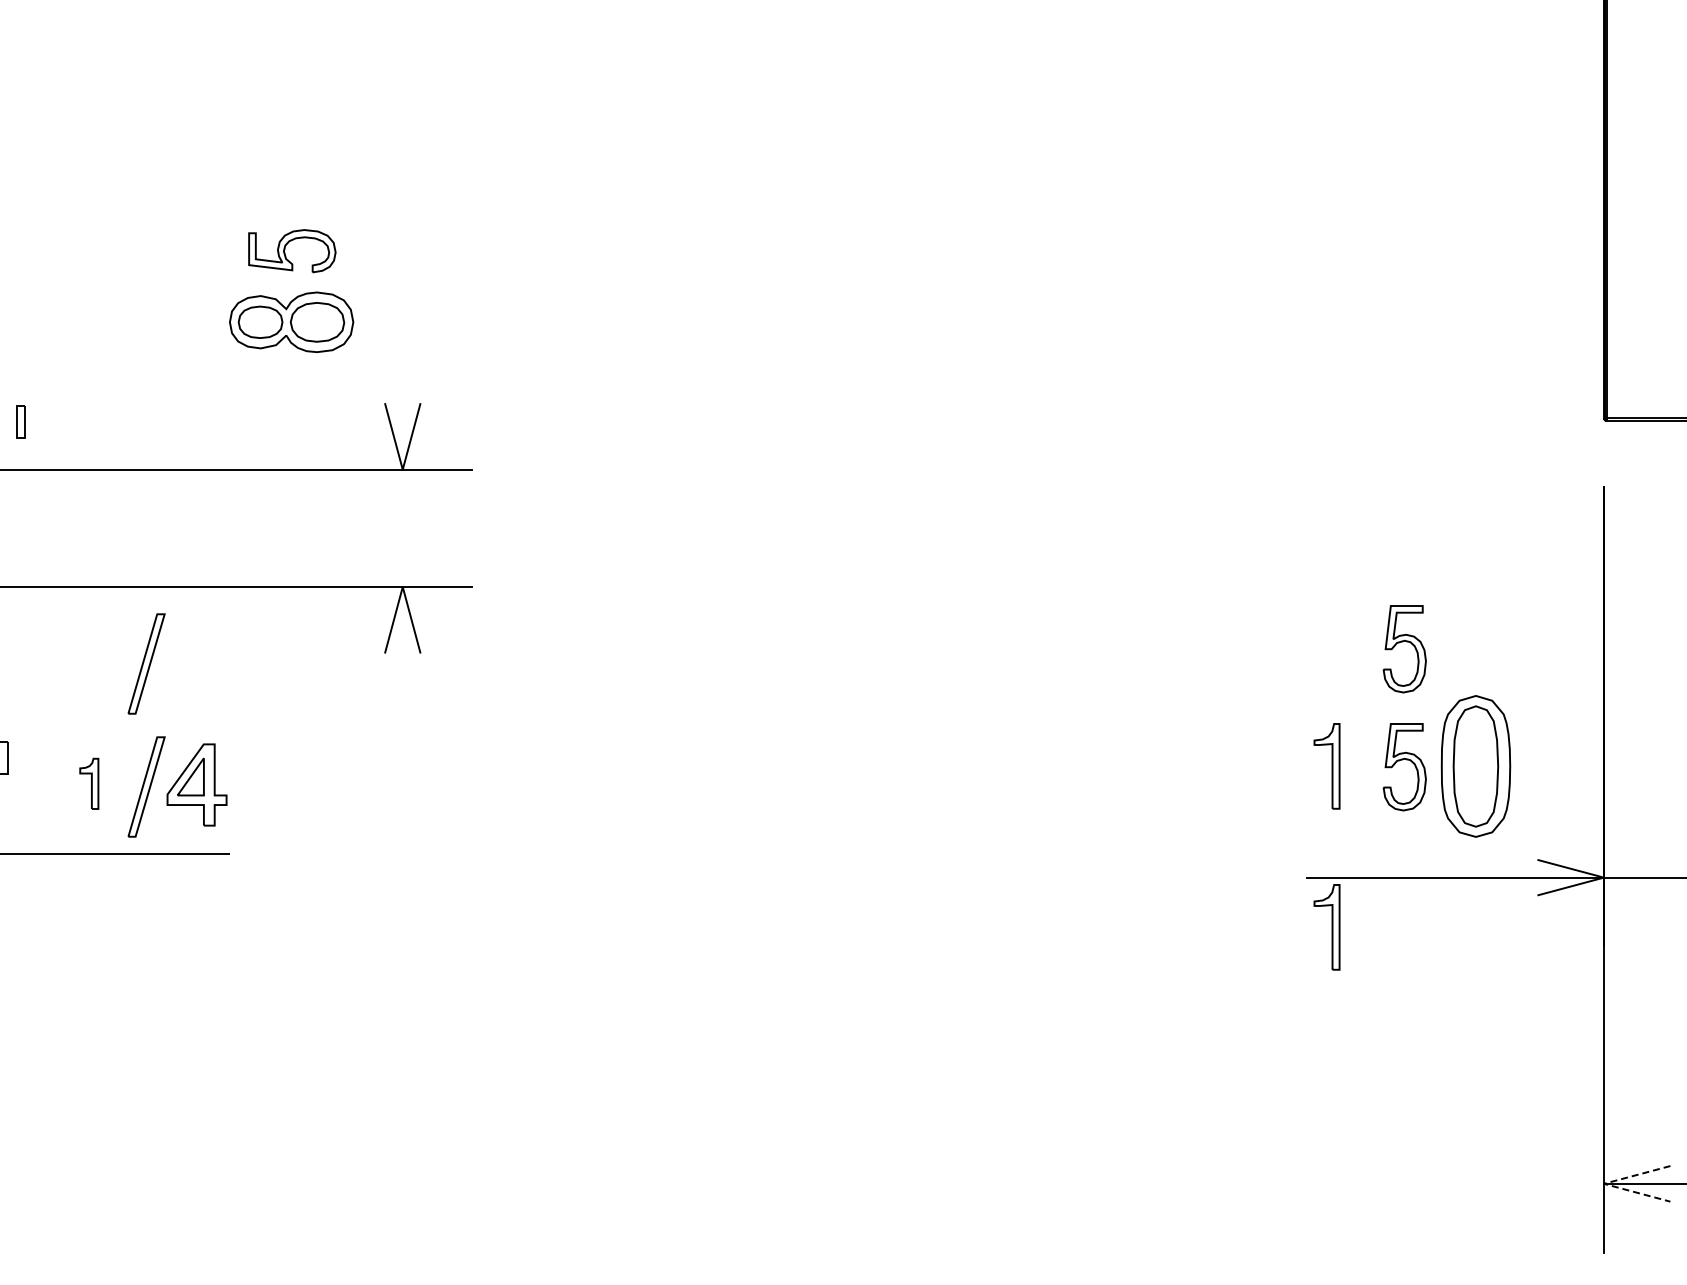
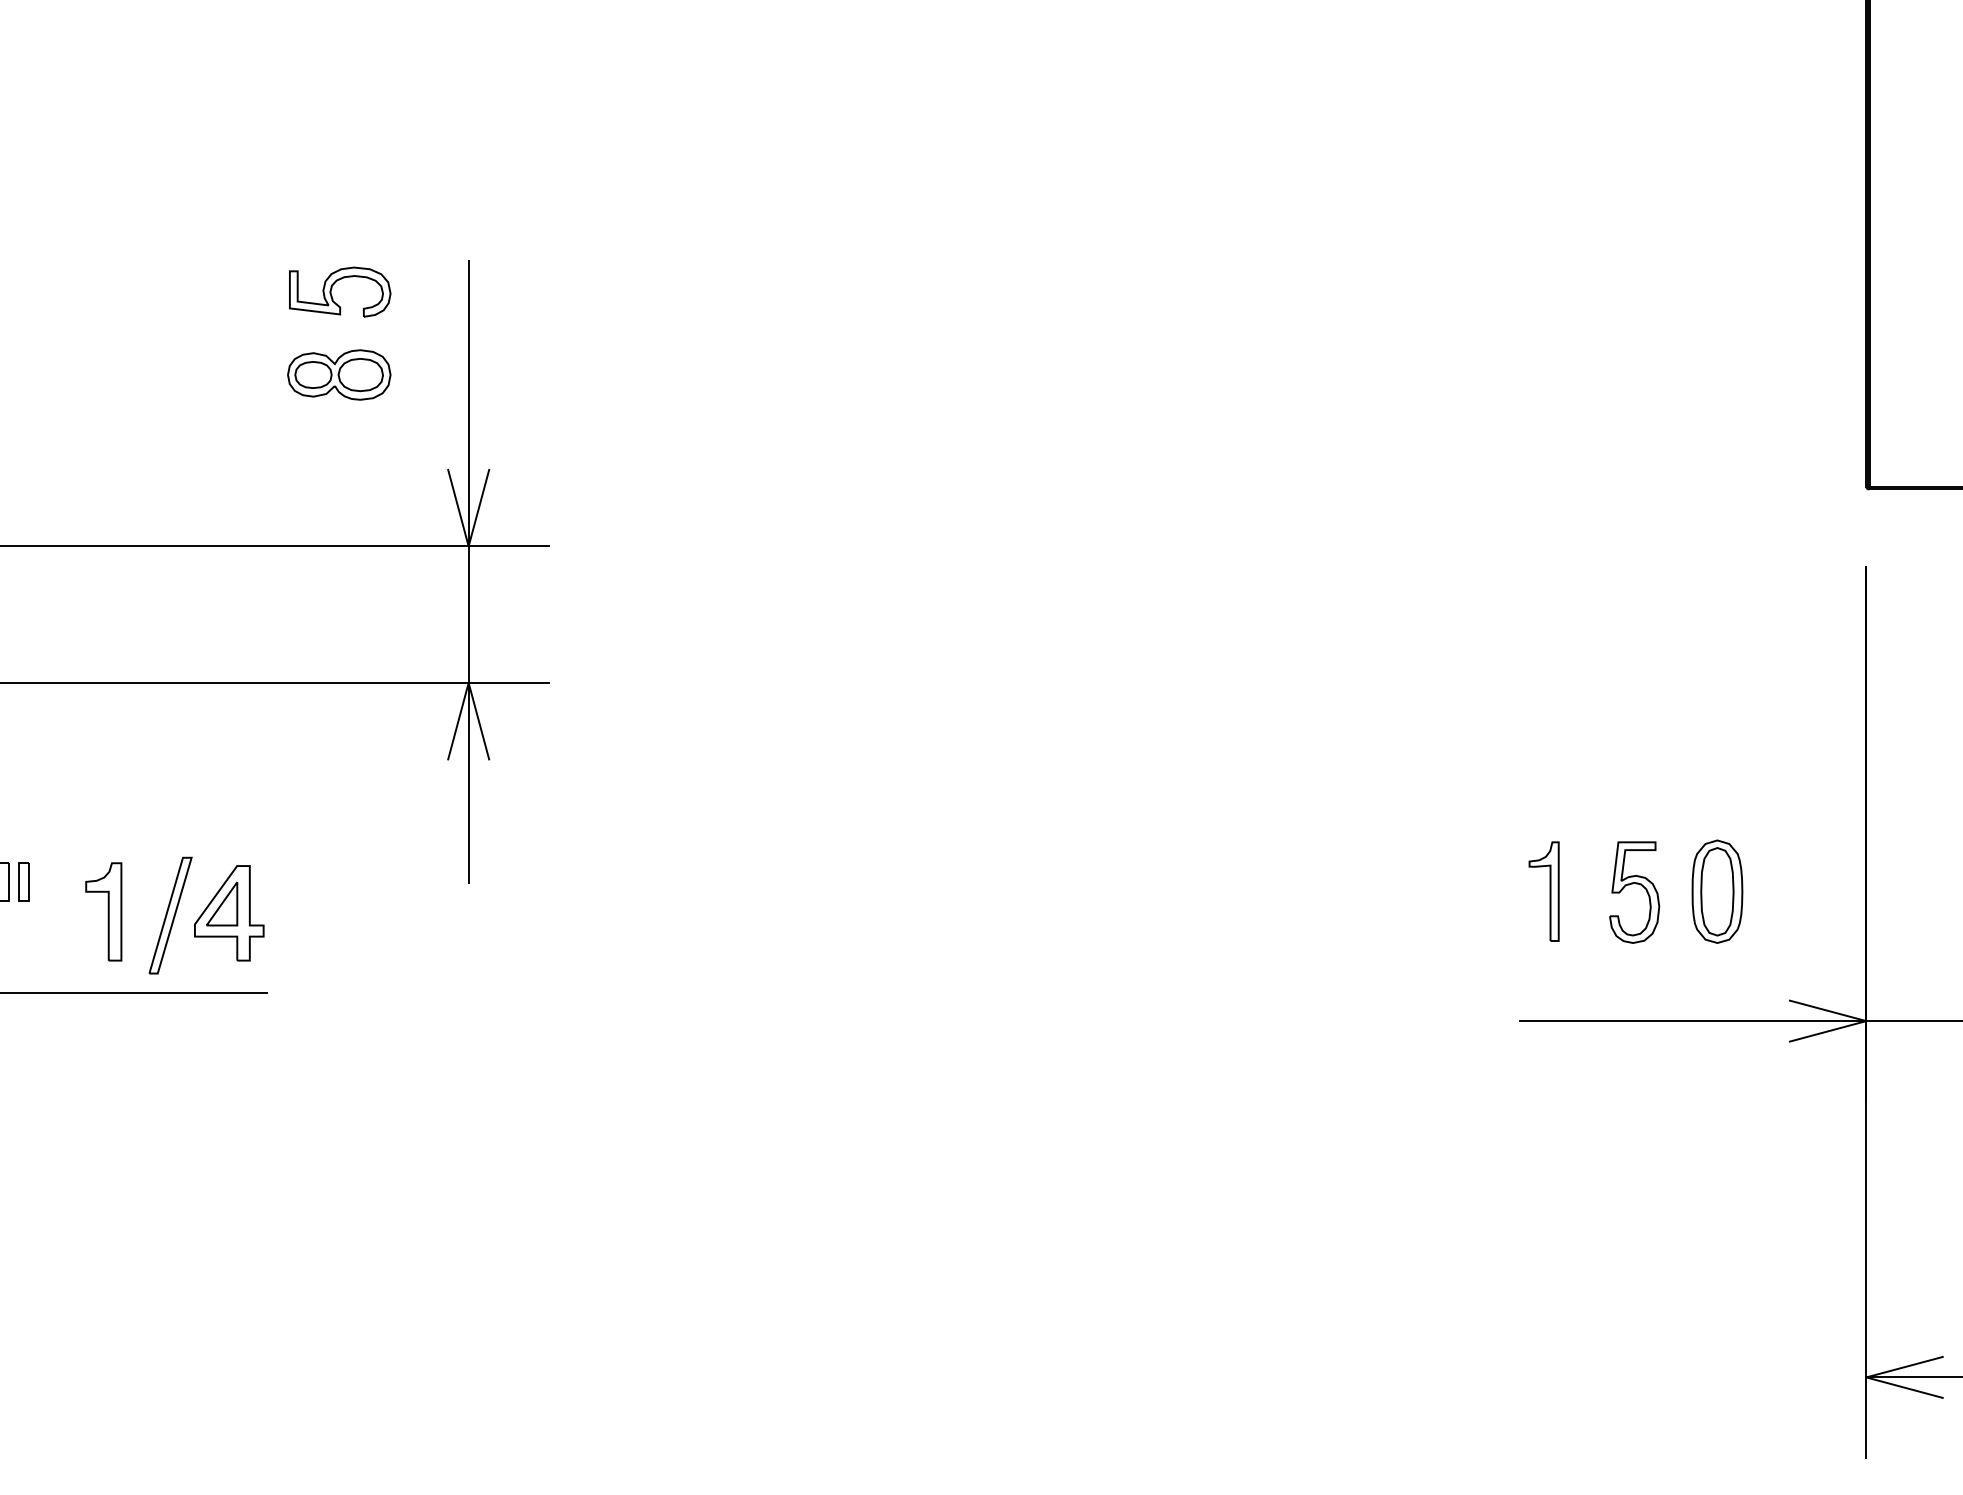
part: (291, 322) -> (339, 375), size x0.71
part: (20, 421) -> (23, 881), moved
line: (402, 491) -> (468, 571), added
part: (1402, 642) -> (1631, 747), removed
part: (146, 663) -> (170, 771), removed
part: (1475, 766) -> (1716, 891), size x0.62
part: (89, 783) -> (104, 911), size x1.67
part: (1326, 927) -> (1543, 1079), removed
line: (1603, 1183) -> (1865, 1377), dashed -> solid

